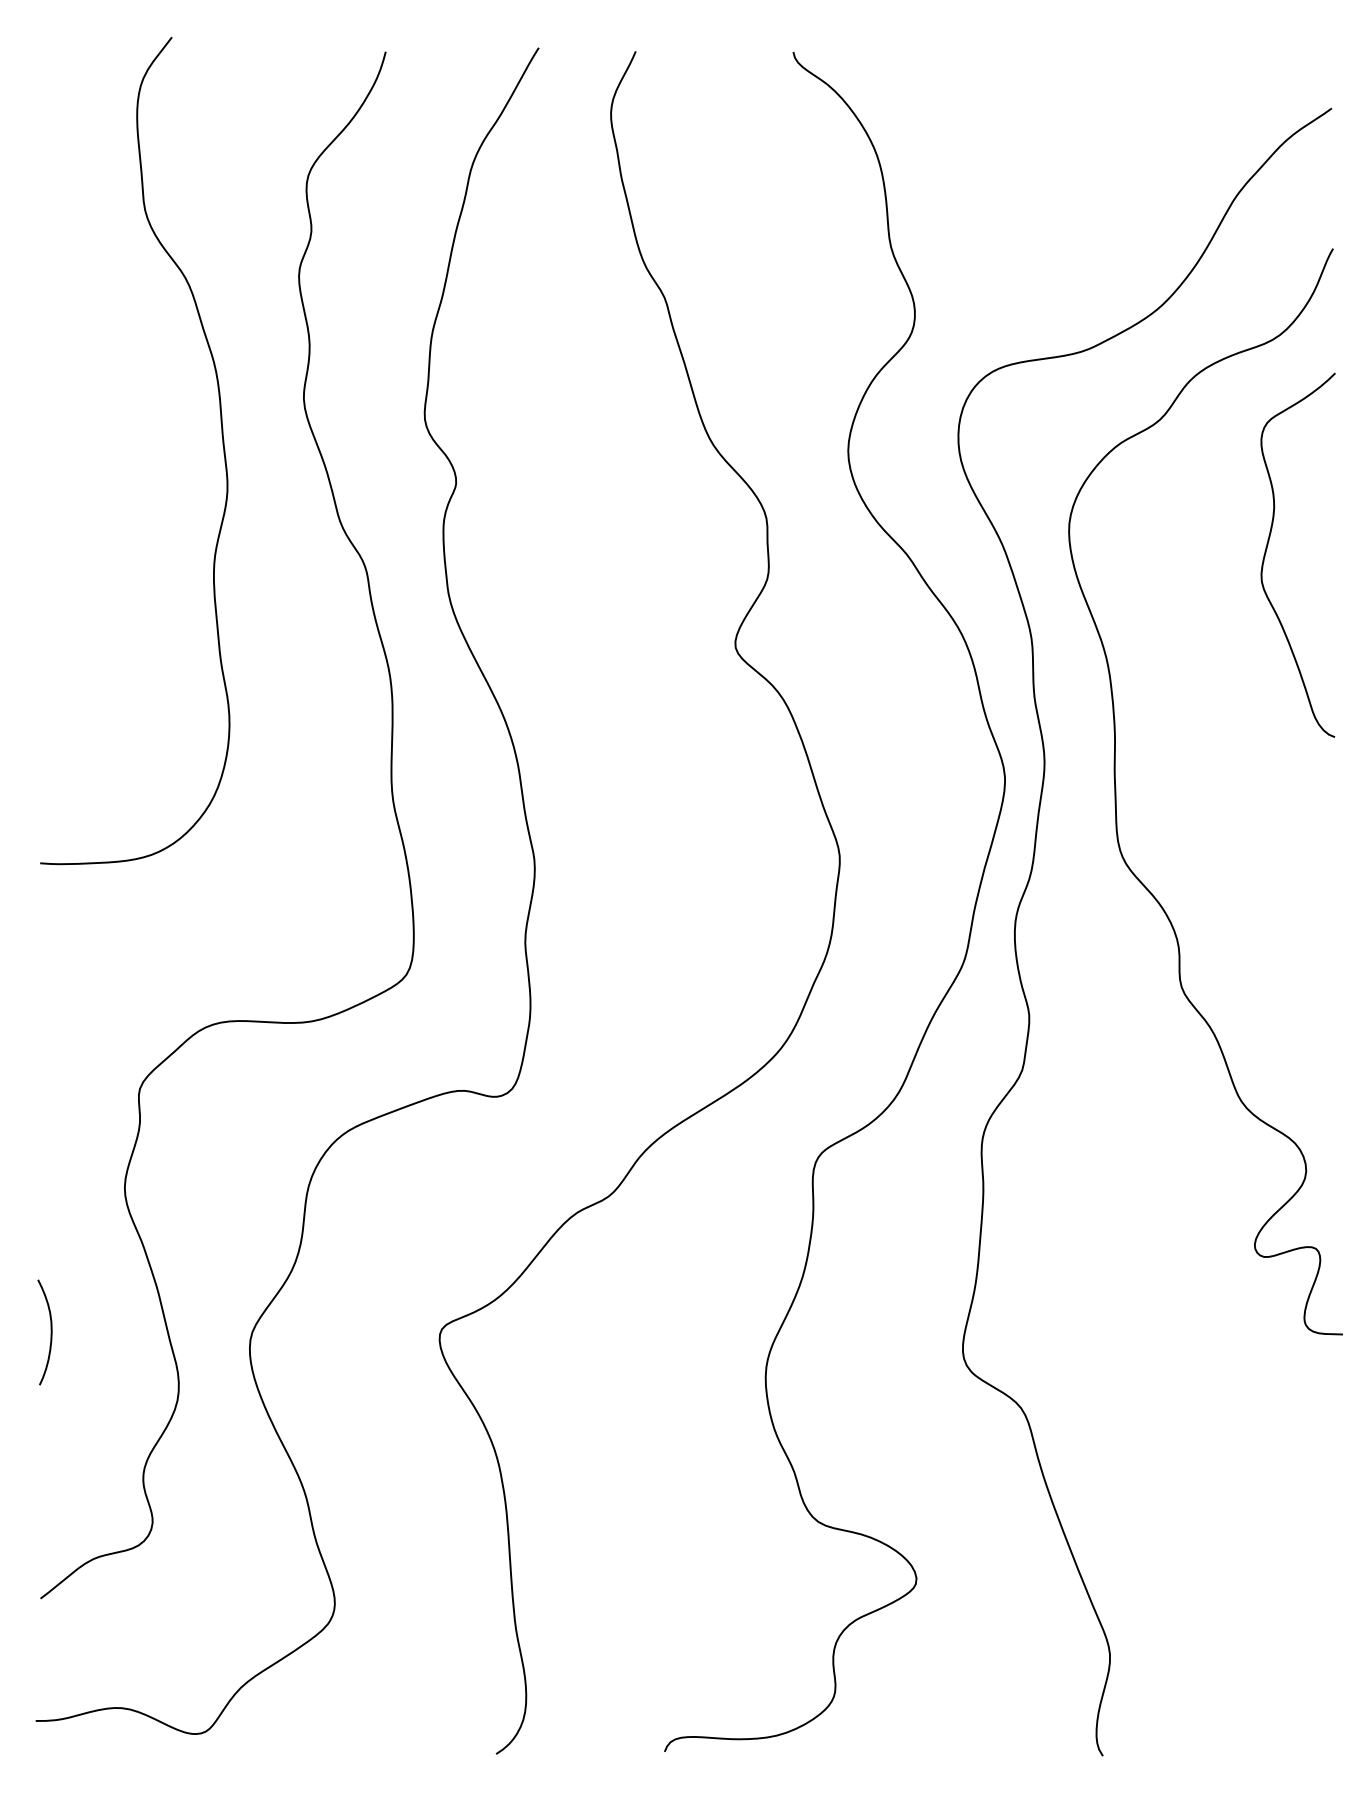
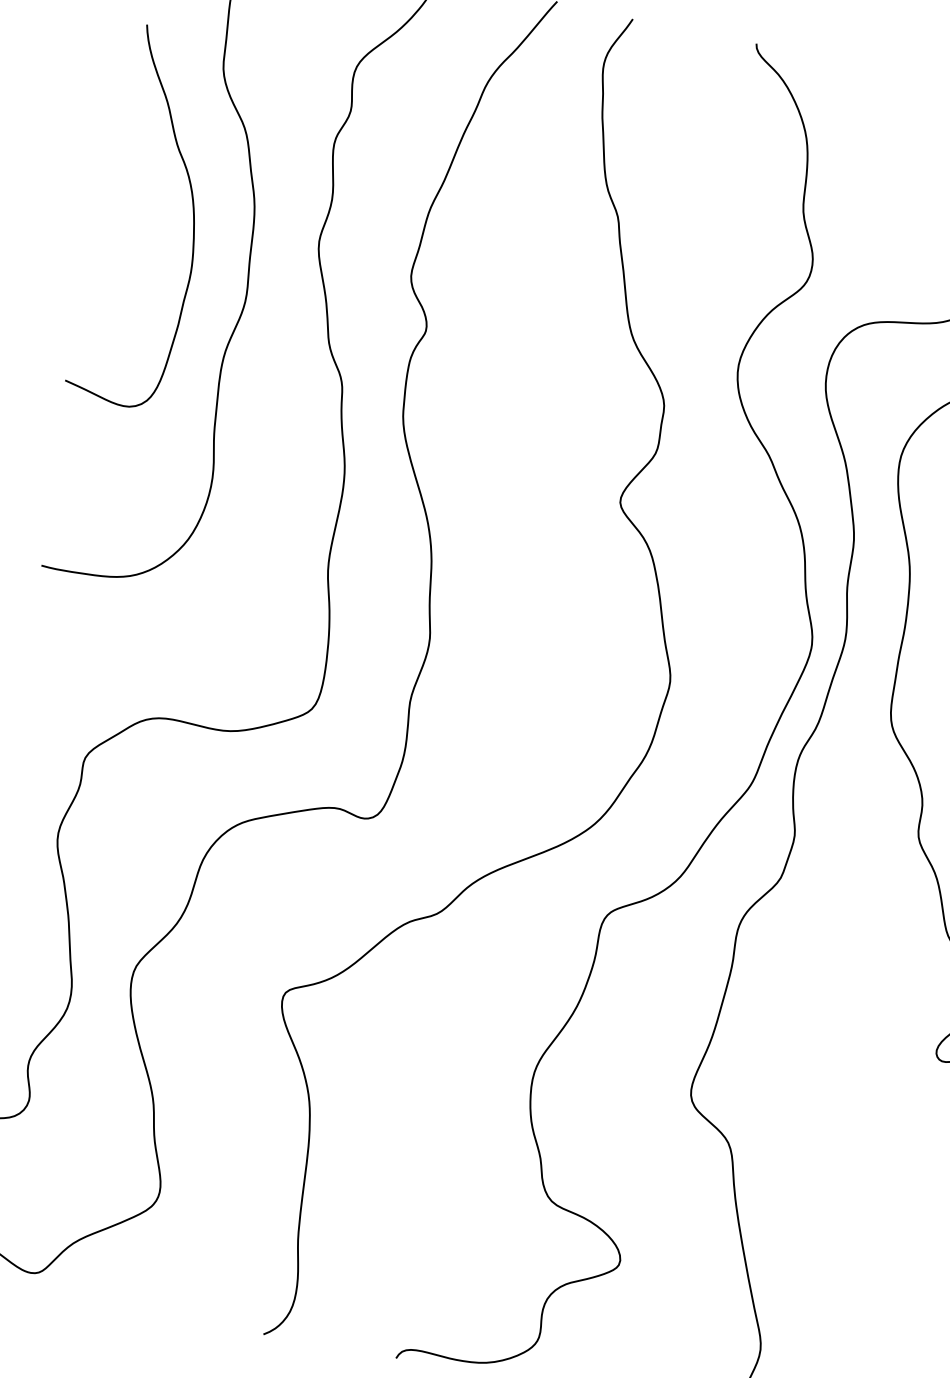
curve: (143, 401) -> (193, 218), added

